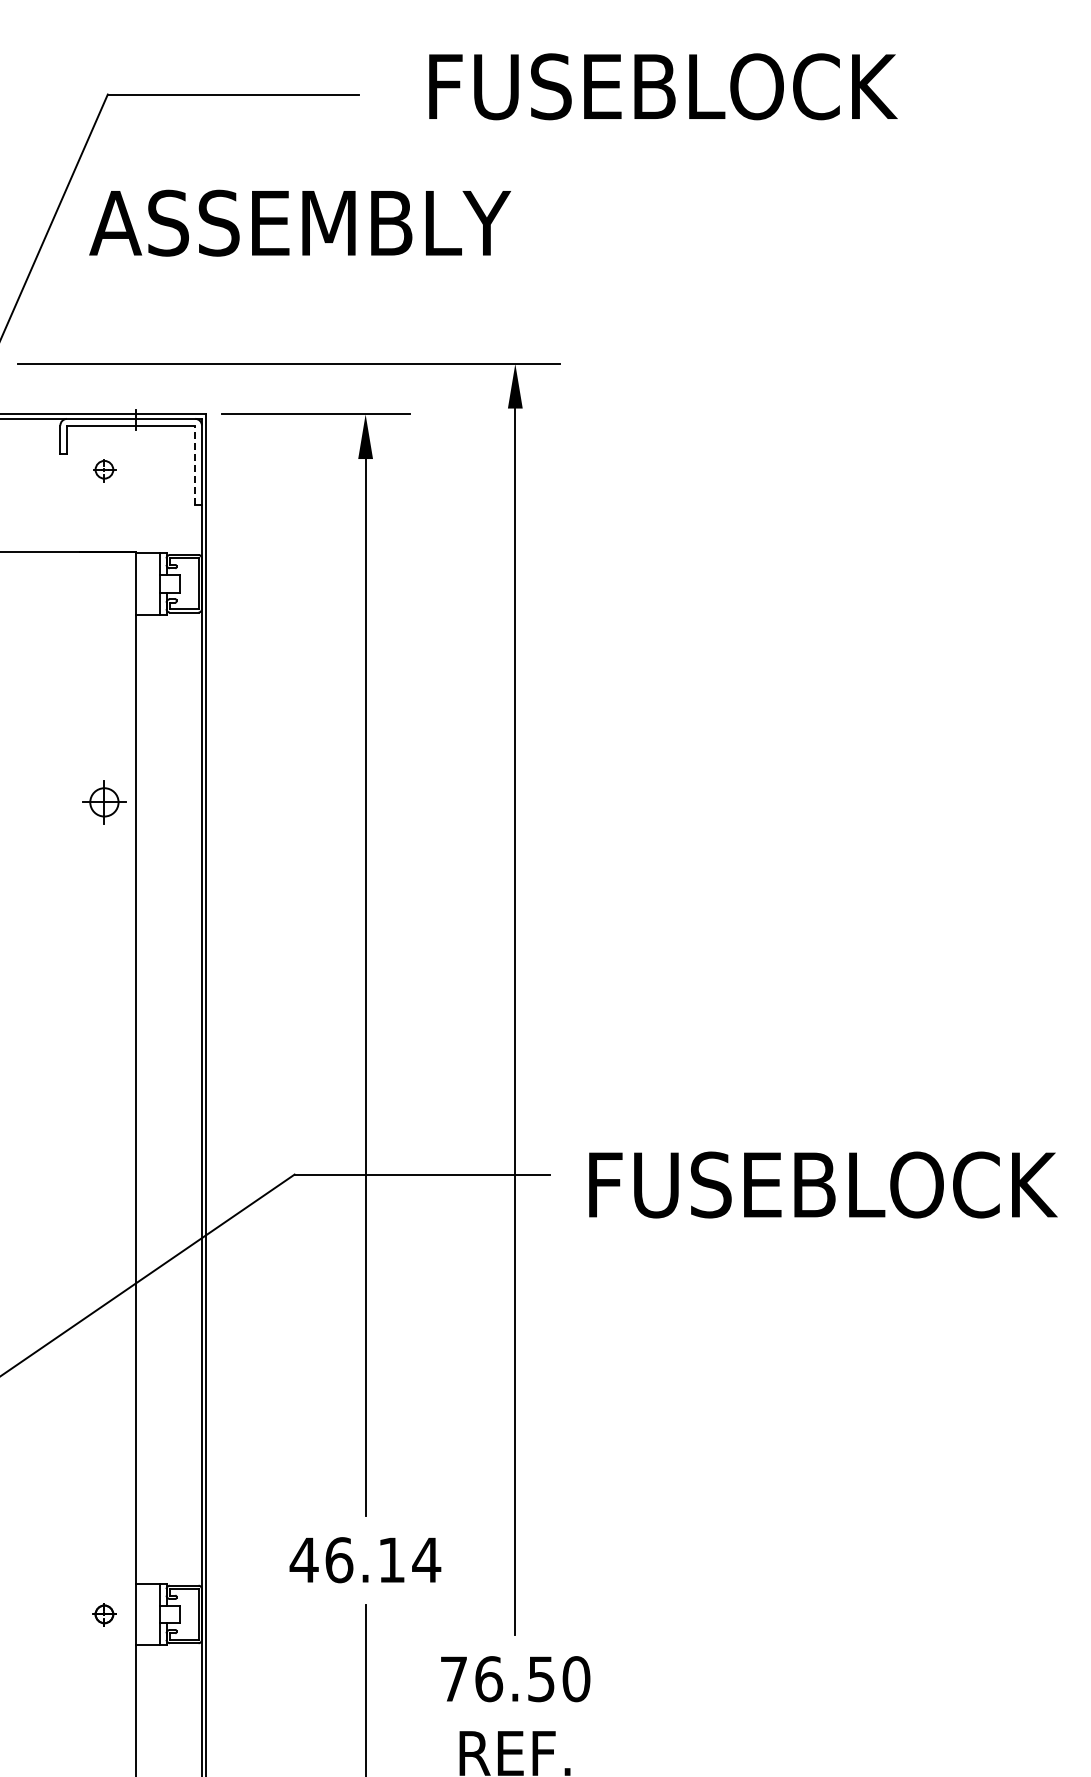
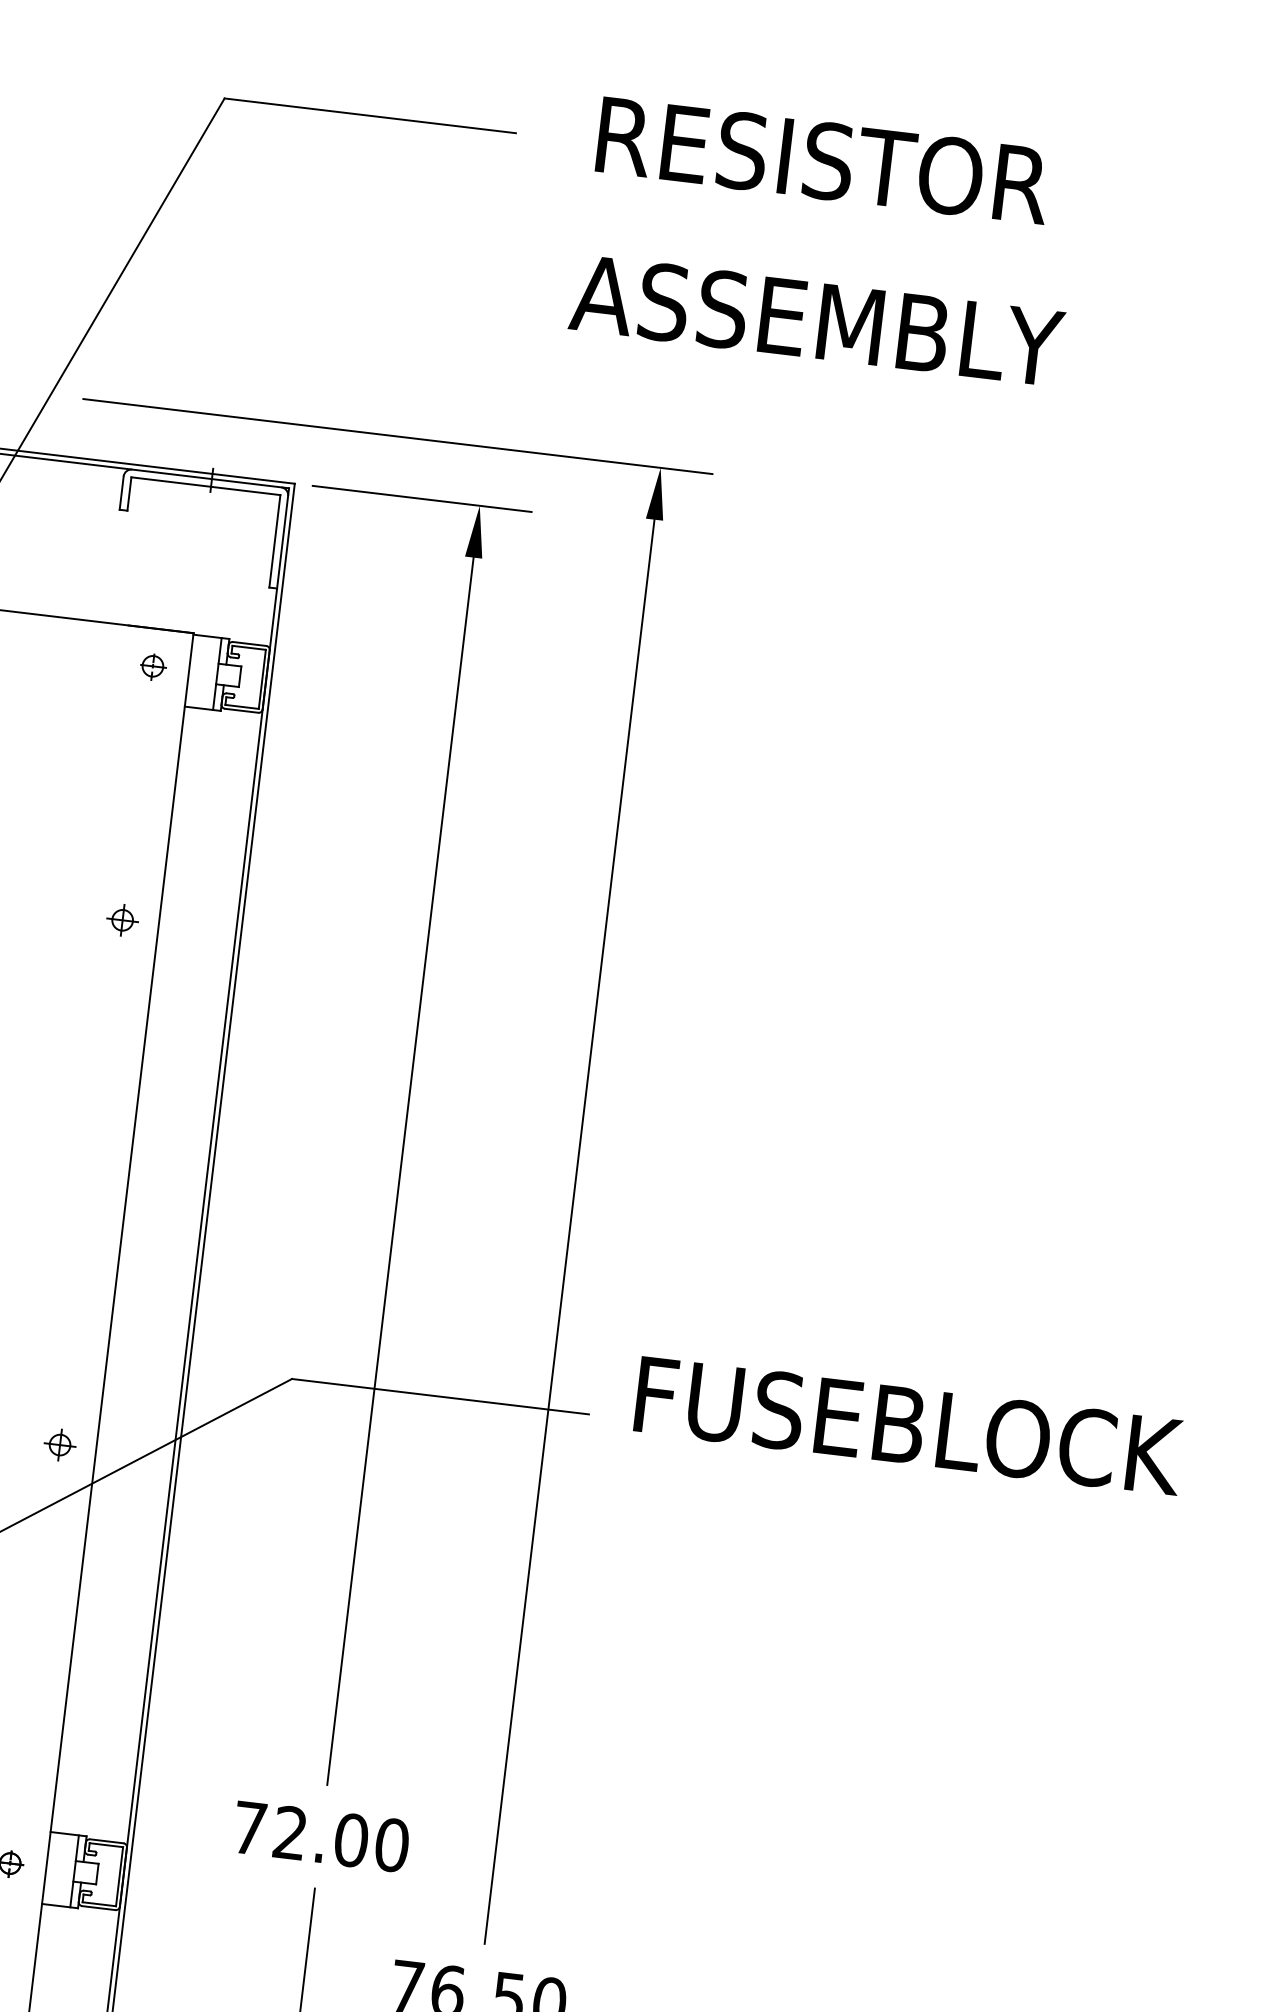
text: (667, 86) -> (875, 166), FUSEBLOCK -> RESISTOR
text: (299, 222) -> (816, 319), moved
line: (195, 465) -> (275, 541), dashed -> solid
part: (104, 470) -> (152, 667), moved
part: (104, 802) -> (122, 920), size x0.62
text: (823, 1184) -> (909, 1425), moved
part: (104, 1253) -> (60, 1444), added
text: (365, 1560) -> (320, 1837), 46.14 -> 72.00

